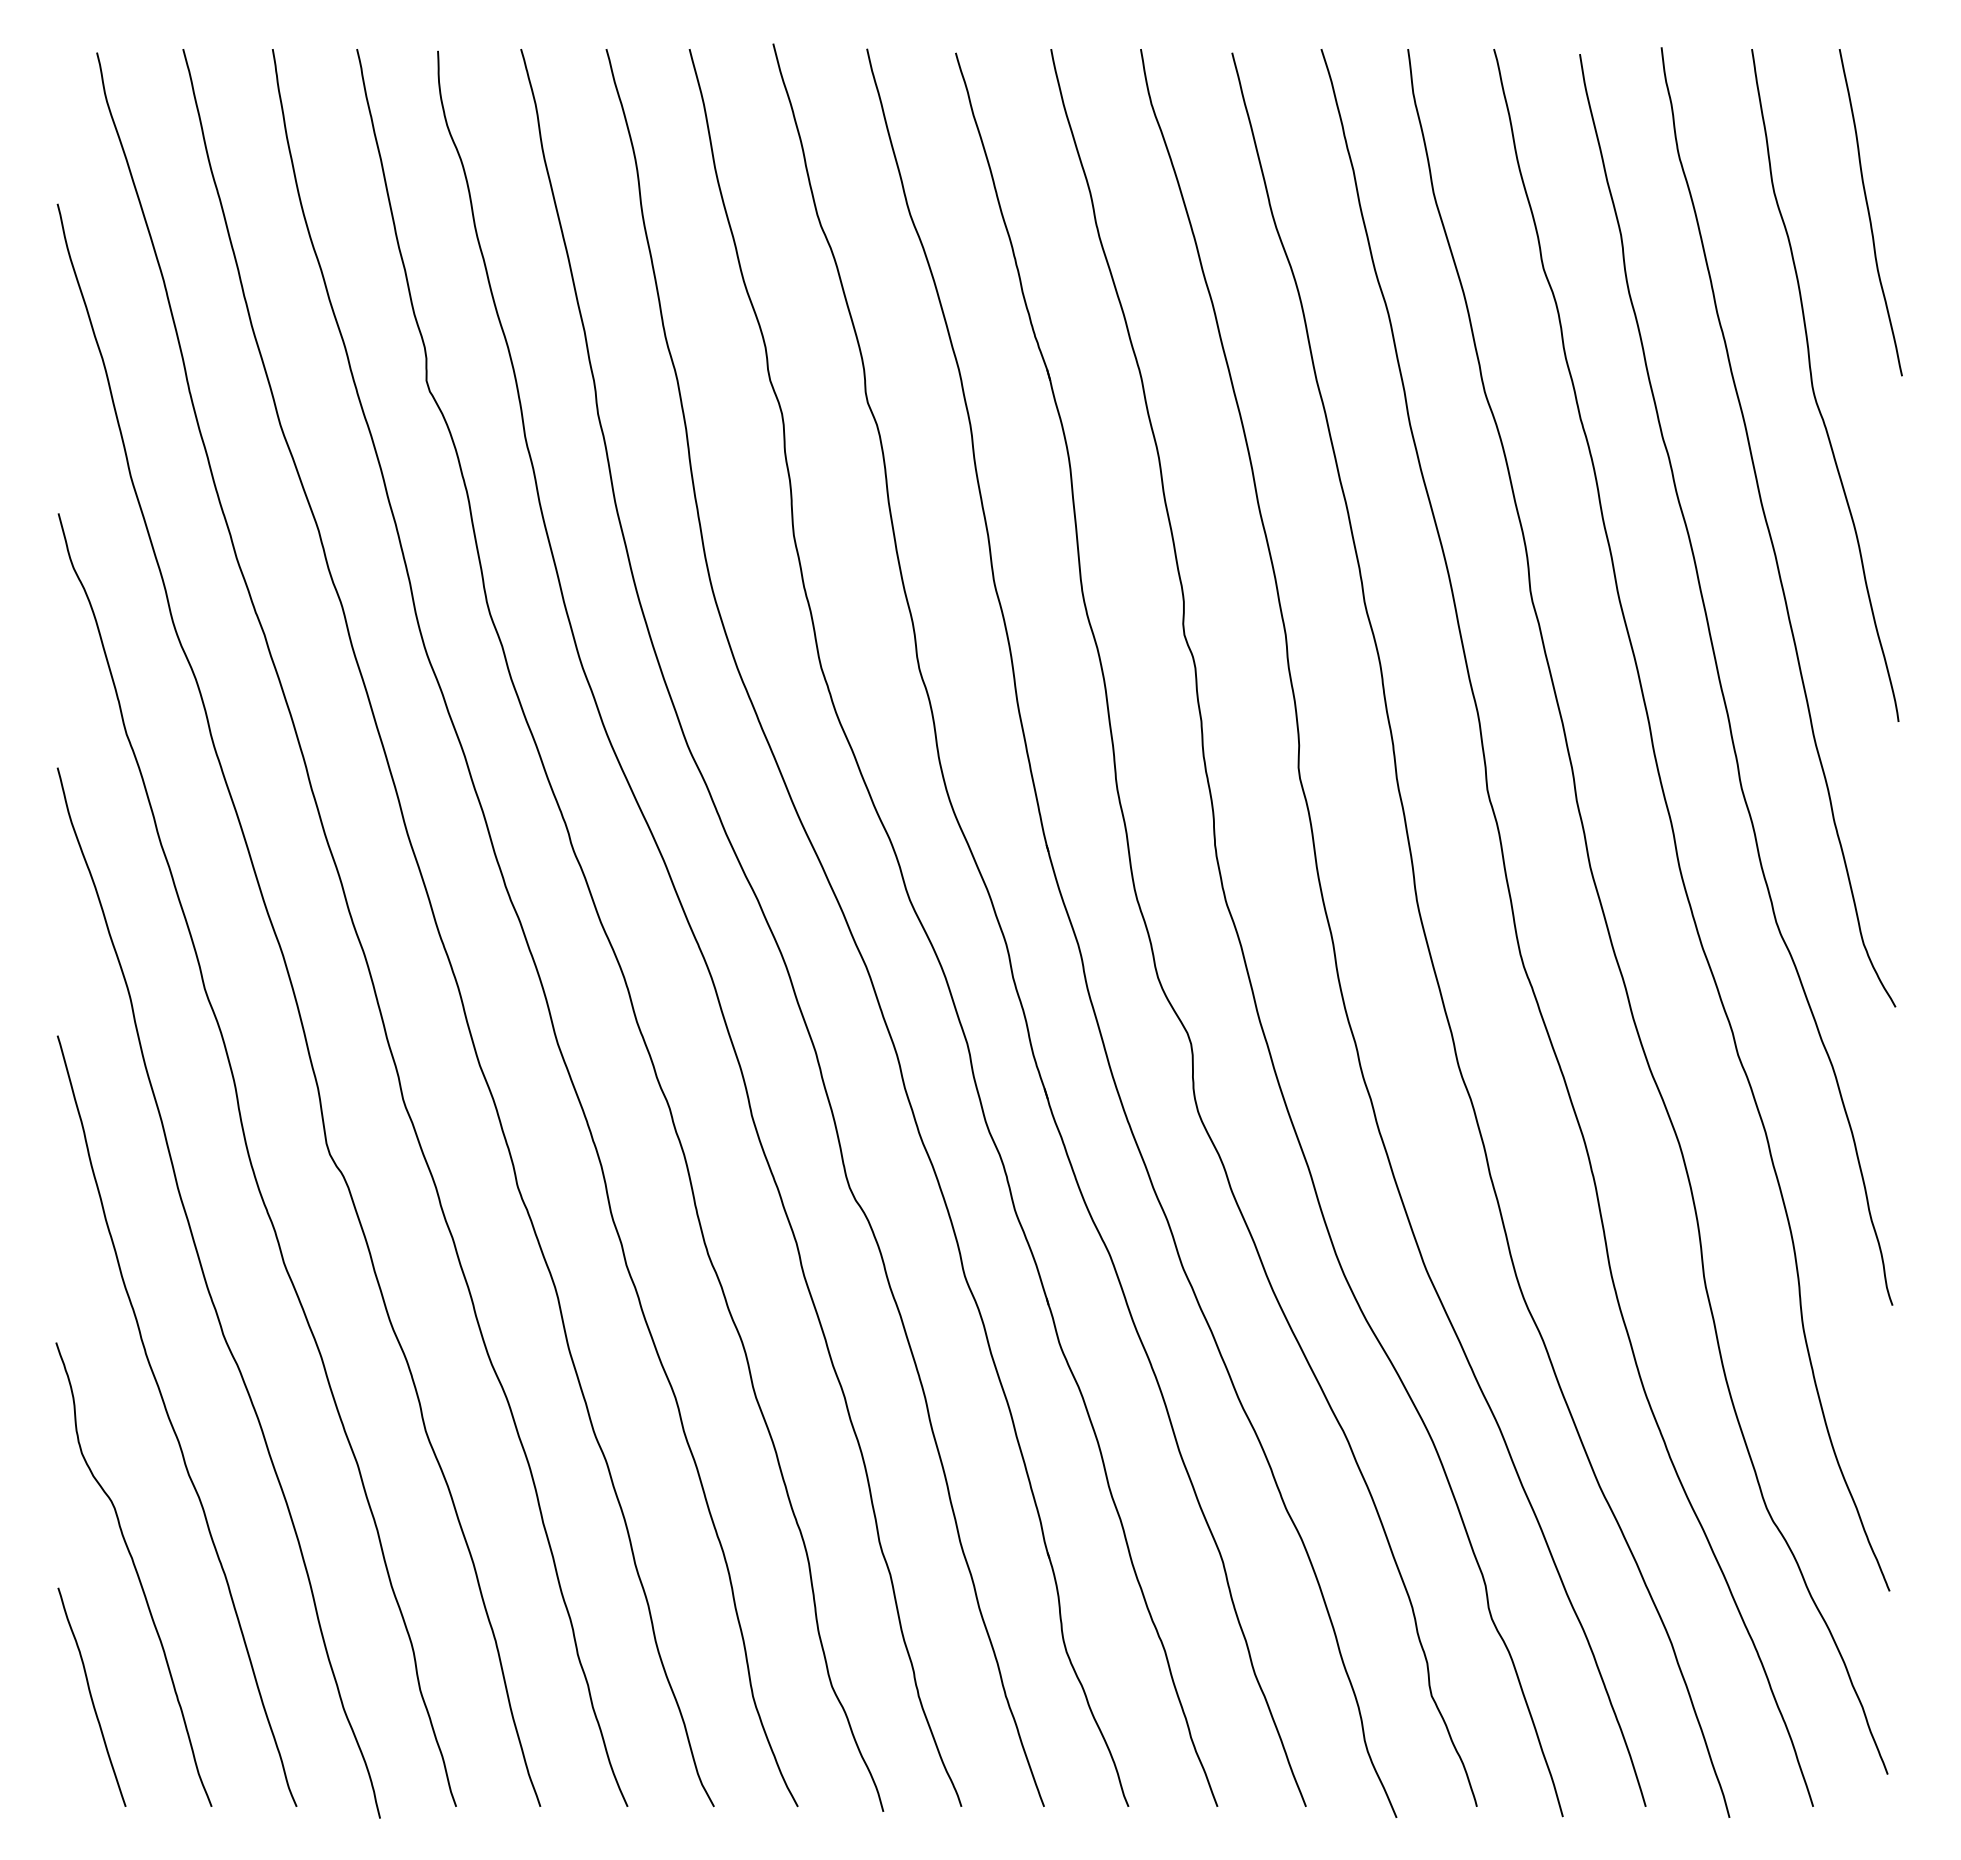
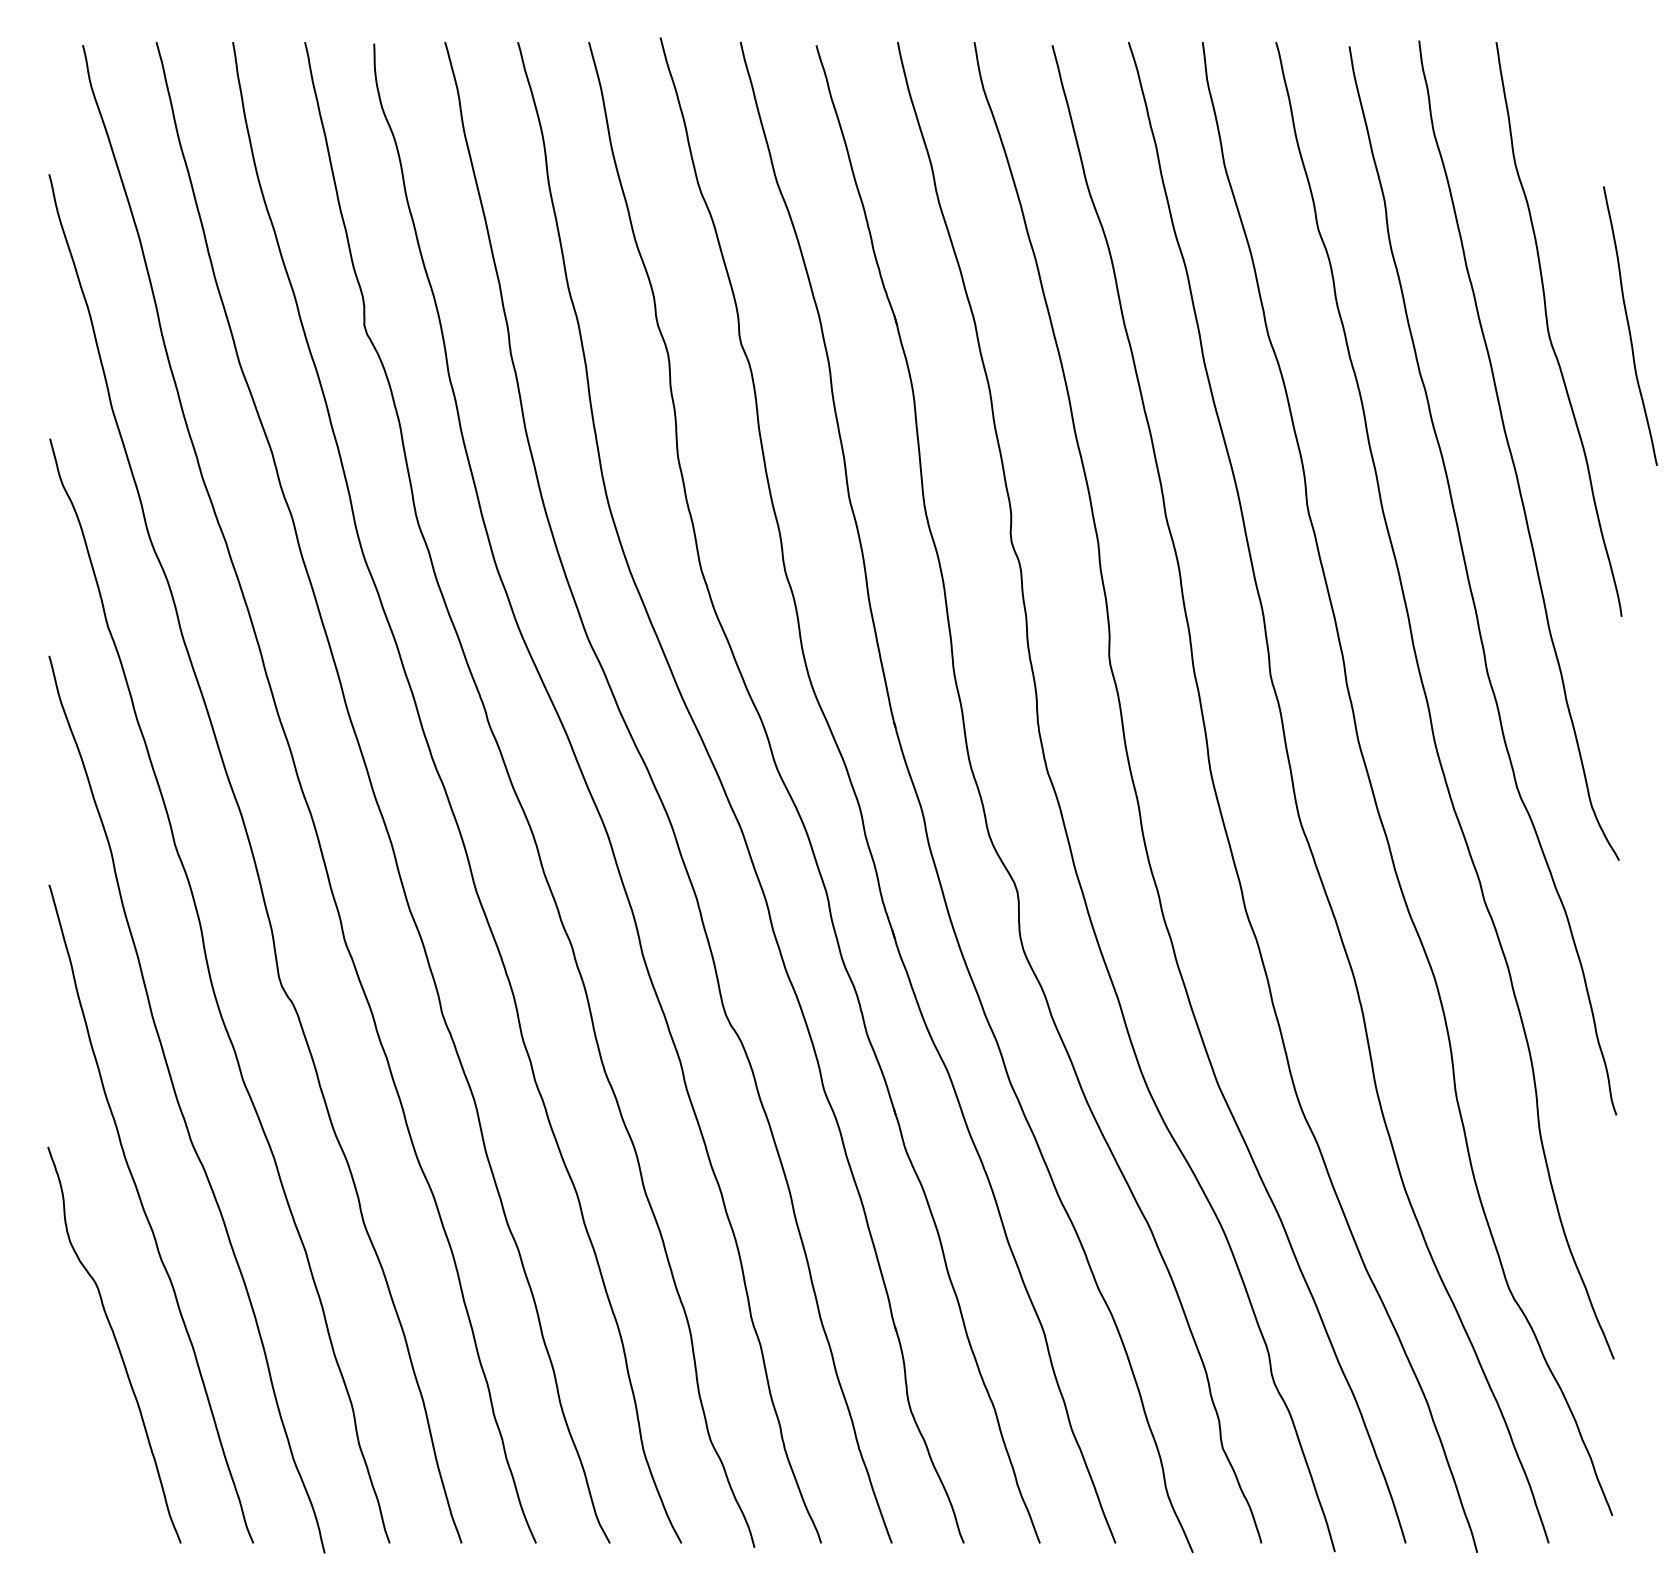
curve: (1869, 212) -> (1629, 326), moved
curve: (91, 1696) -> (78, 1449), removed

